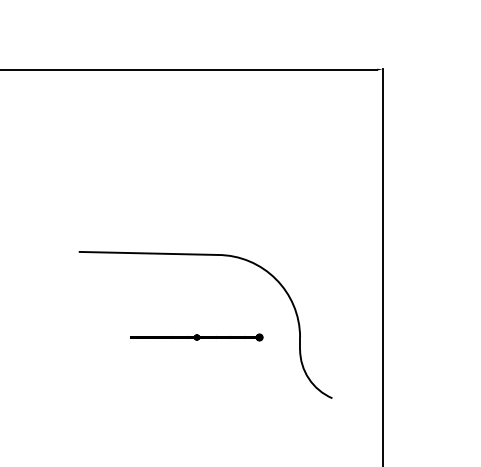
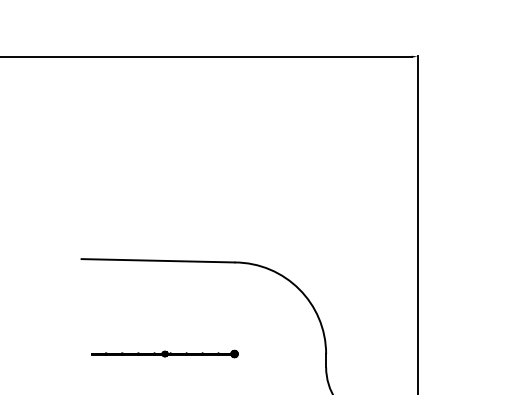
part: (196, 337) -> (164, 354), moved

